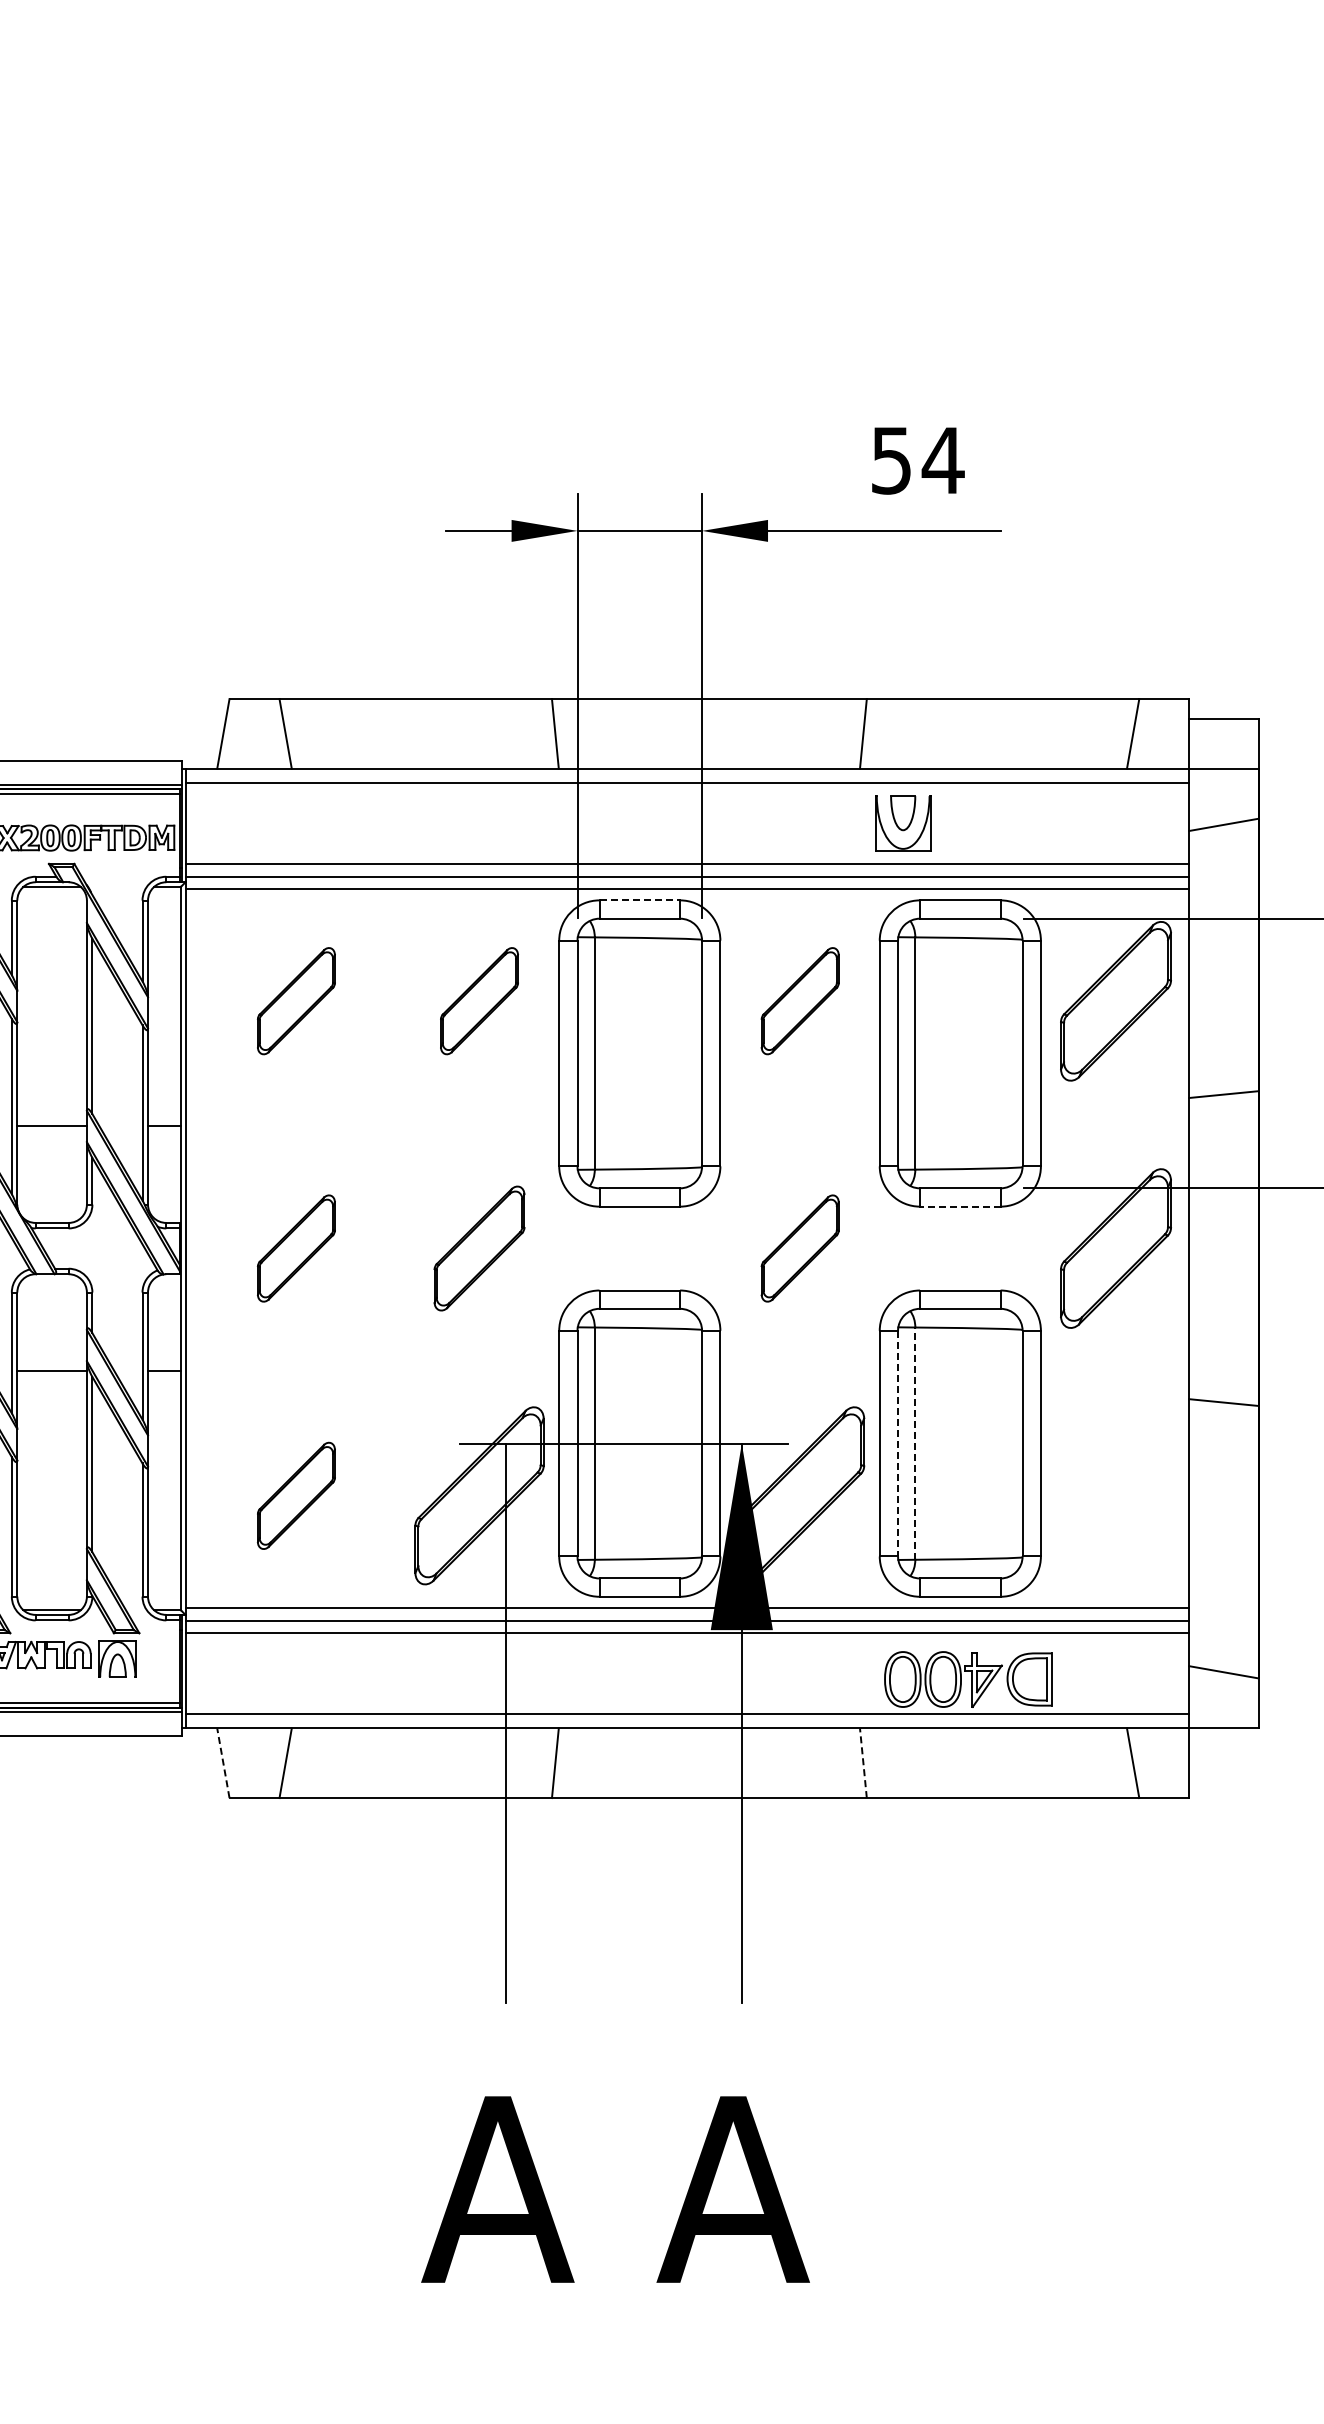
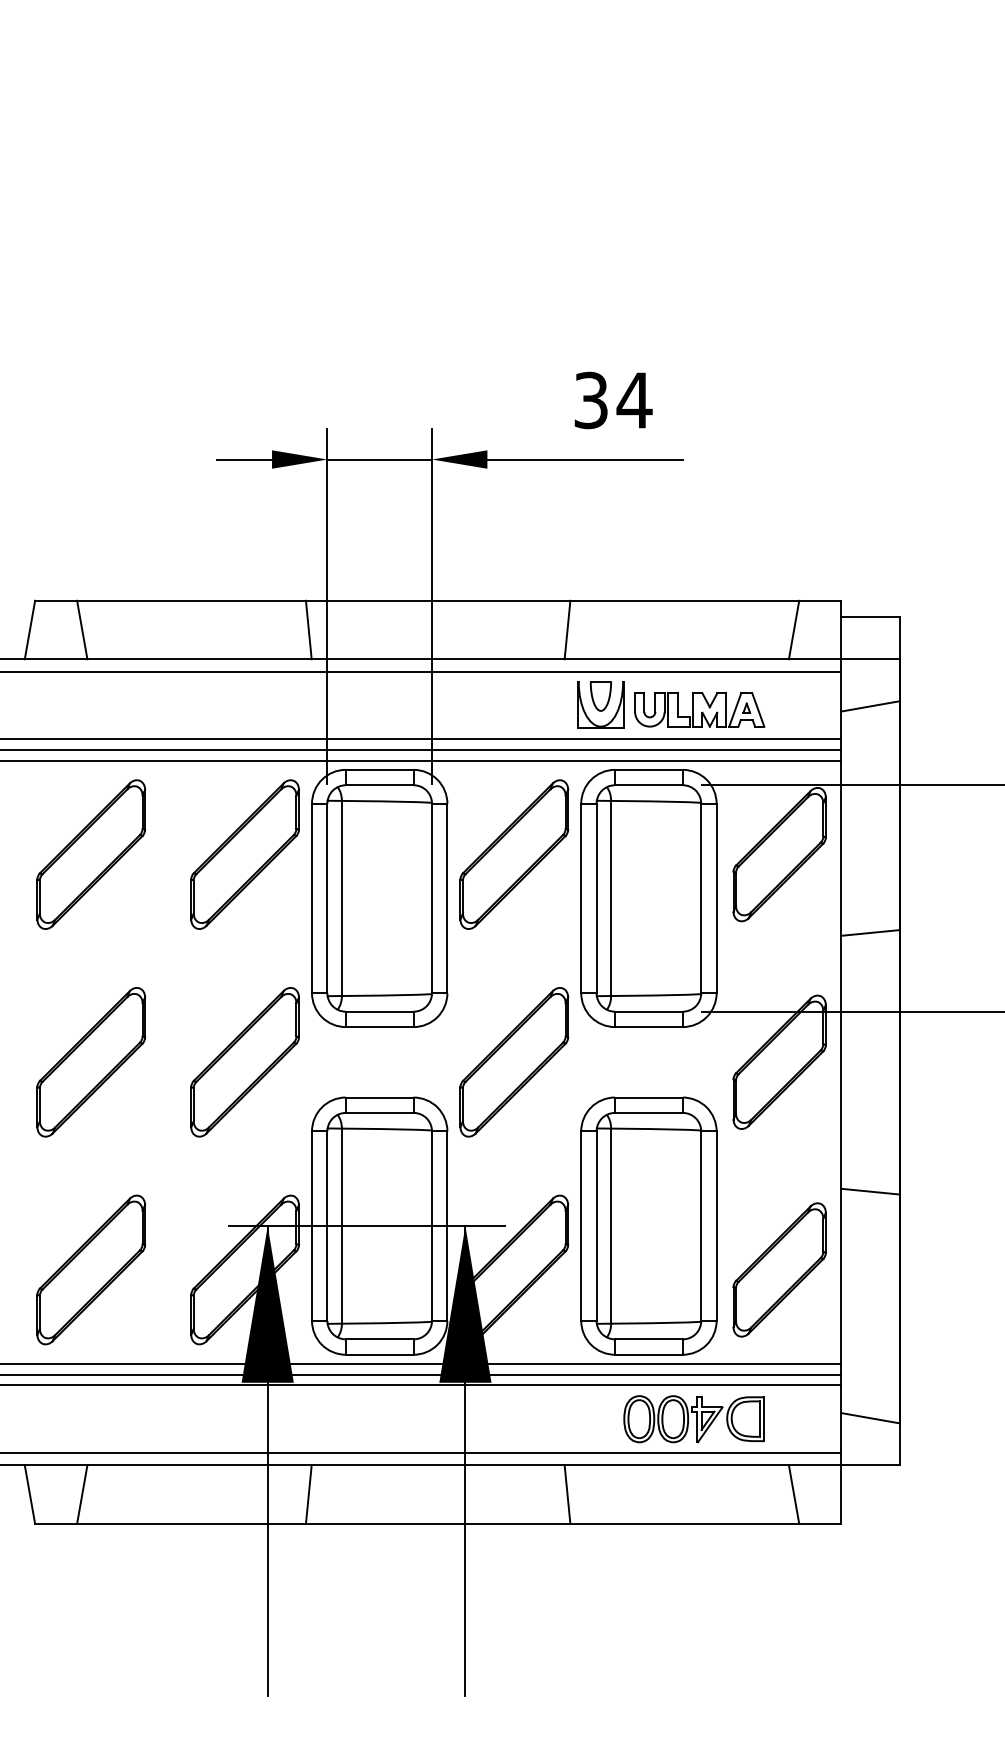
text: (891, 460) -> (591, 400), 54 -> 34
part: (1020, 828) -> (699, 709), added
line: (640, 900) -> (380, 769), dashed -> solid
part: (296, 1000) -> (91, 853), size x1.67
part: (479, 1000) -> (245, 853), size x1.67
part: (800, 1000) -> (514, 853), size x1.67
line: (959, 1206) -> (648, 1026), dashed -> solid
part: (296, 1248) -> (91, 1062), size x1.67
part: (479, 1248) -> (245, 1062), size x1.43
part: (800, 1248) -> (514, 1062), size x1.67
line: (898, 1443) -> (596, 1226), dashed -> solid
line: (915, 1443) -> (611, 1226), dashed -> solid
part: (296, 1495) -> (91, 1269), size x1.67
part: (1115, 1495) -> (779, 1269), added
fill: (506, 1536) -> (267, 1304), added
part: (968, 1679) -> (694, 1419), moved
line: (223, 1762) -> (30, 1493), dashed -> solid
line: (863, 1763) -> (567, 1494), dashed -> solid

